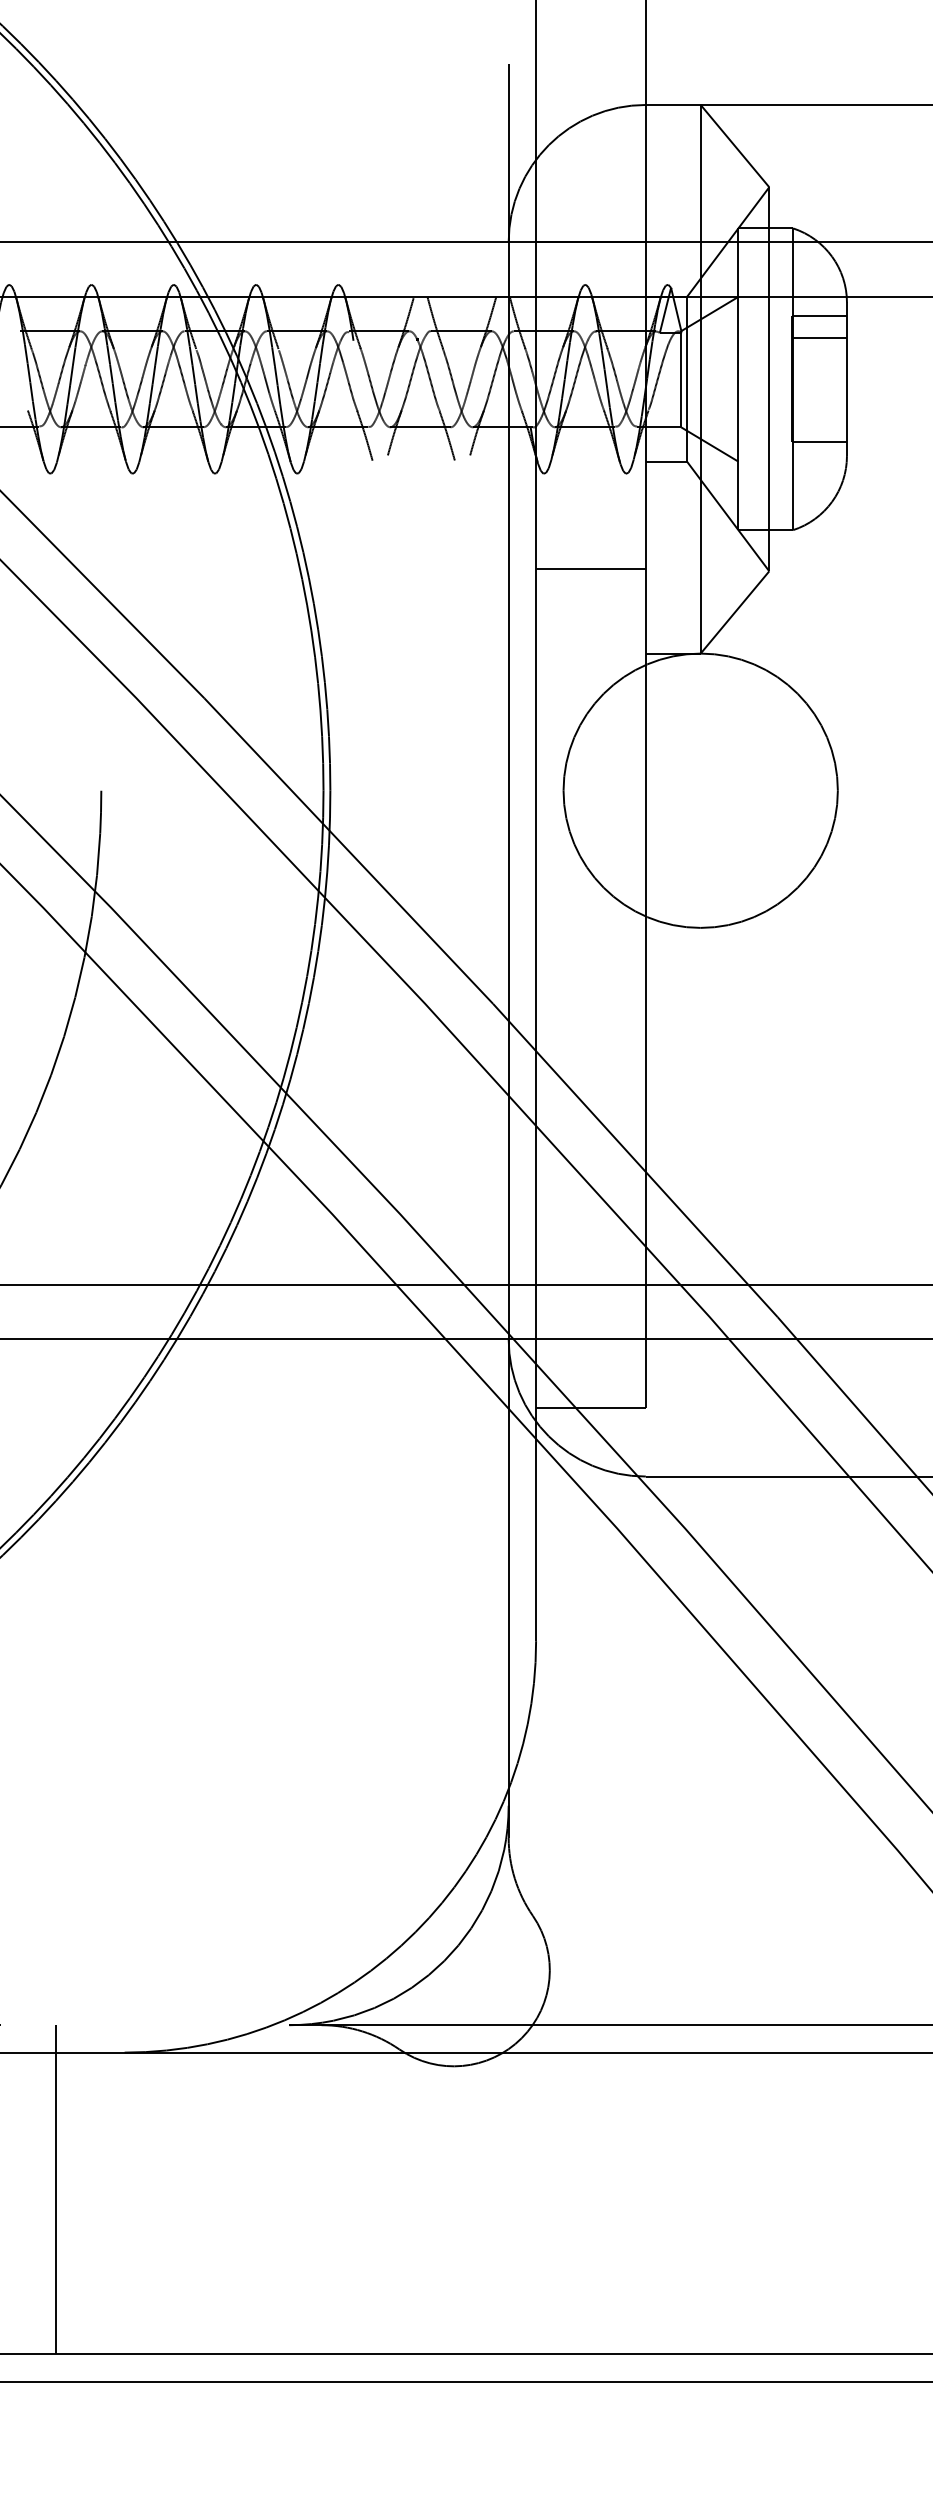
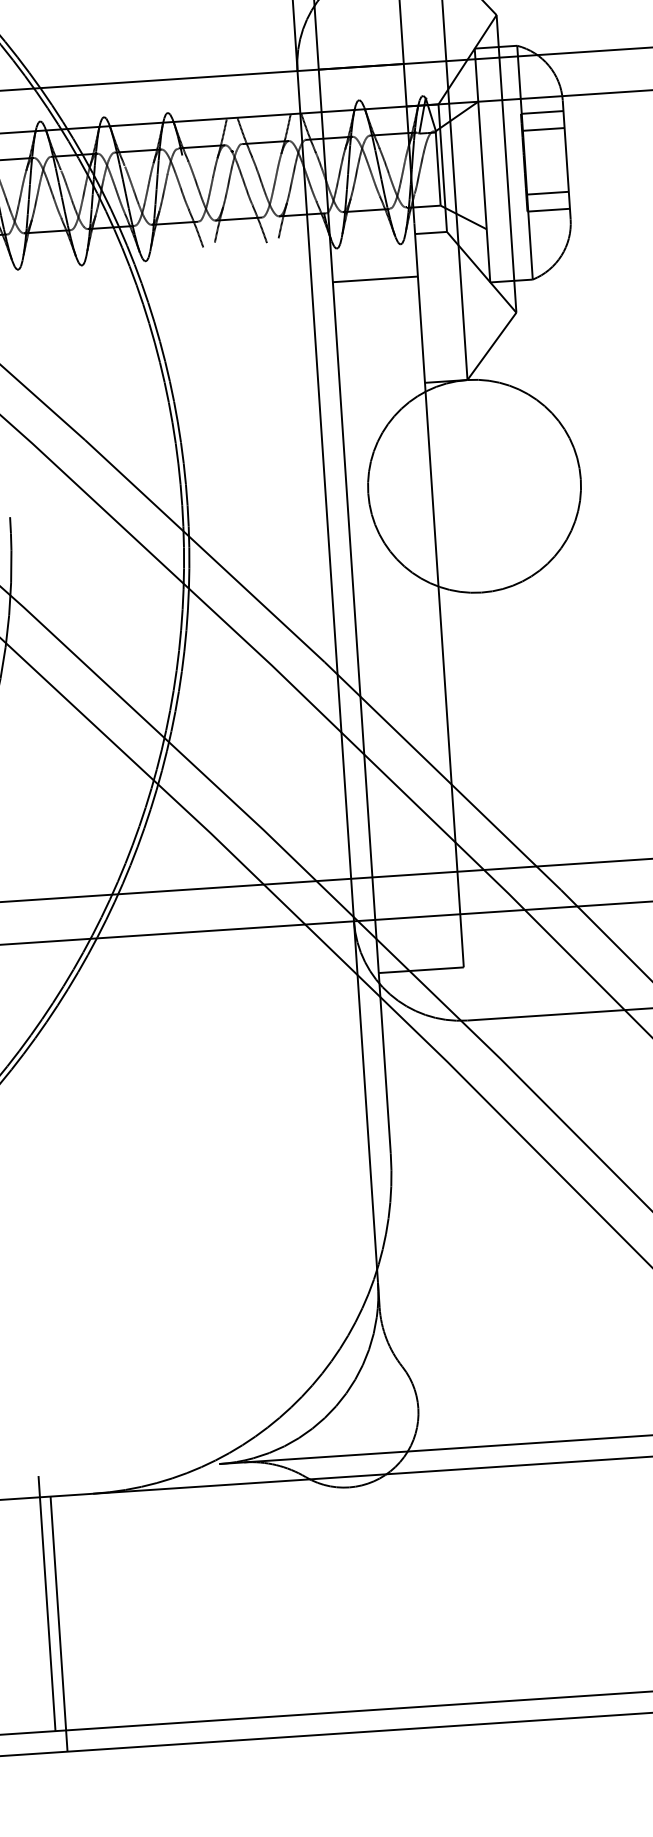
line: (819, 420) -> (547, 193), added
line: (590, 569) -> (375, 279), moved
line: (69, 2216) -> (58, 1623), added

